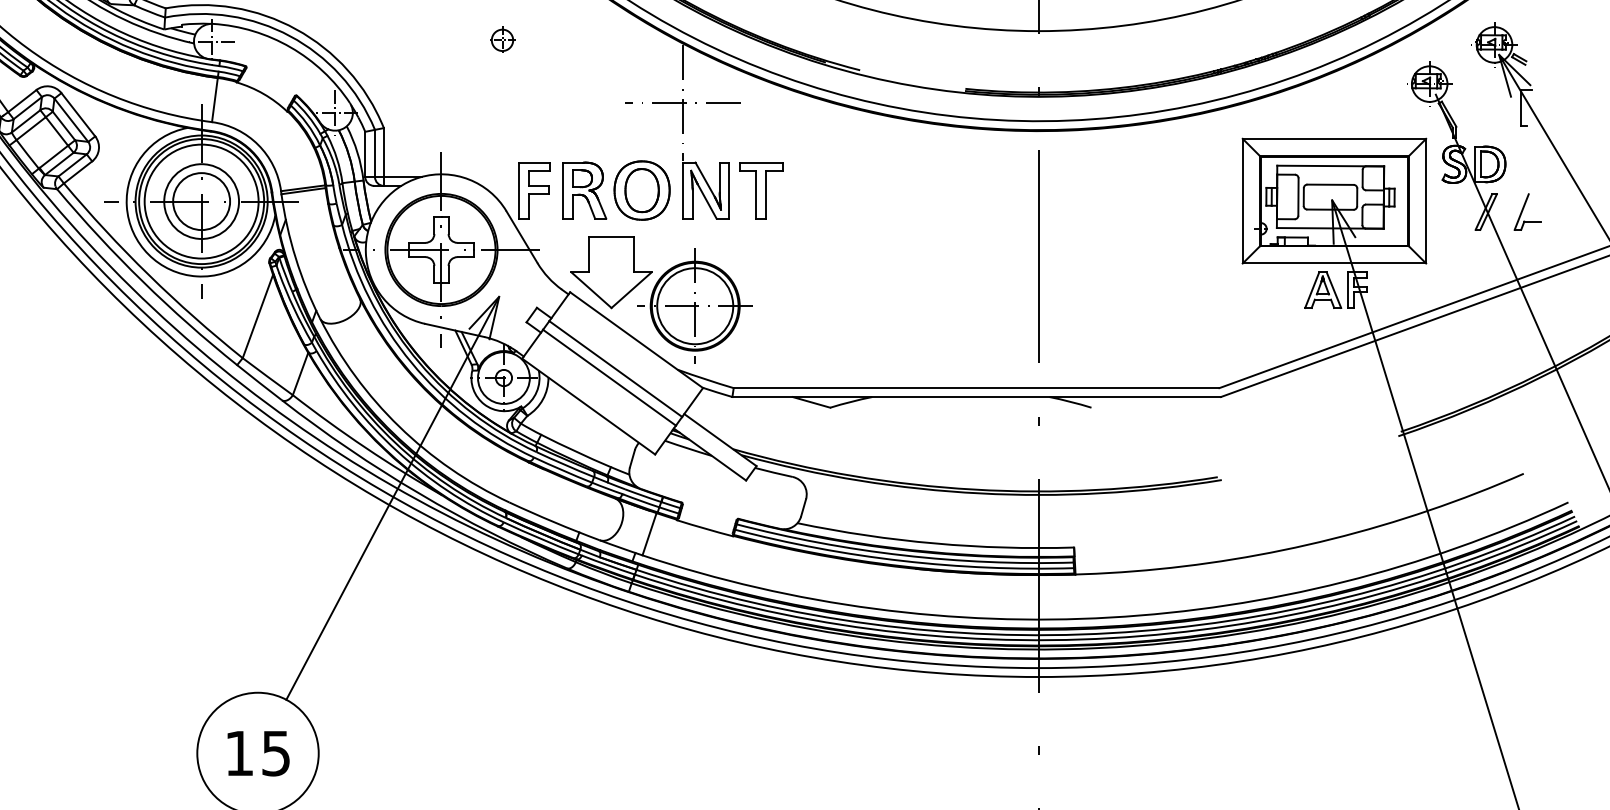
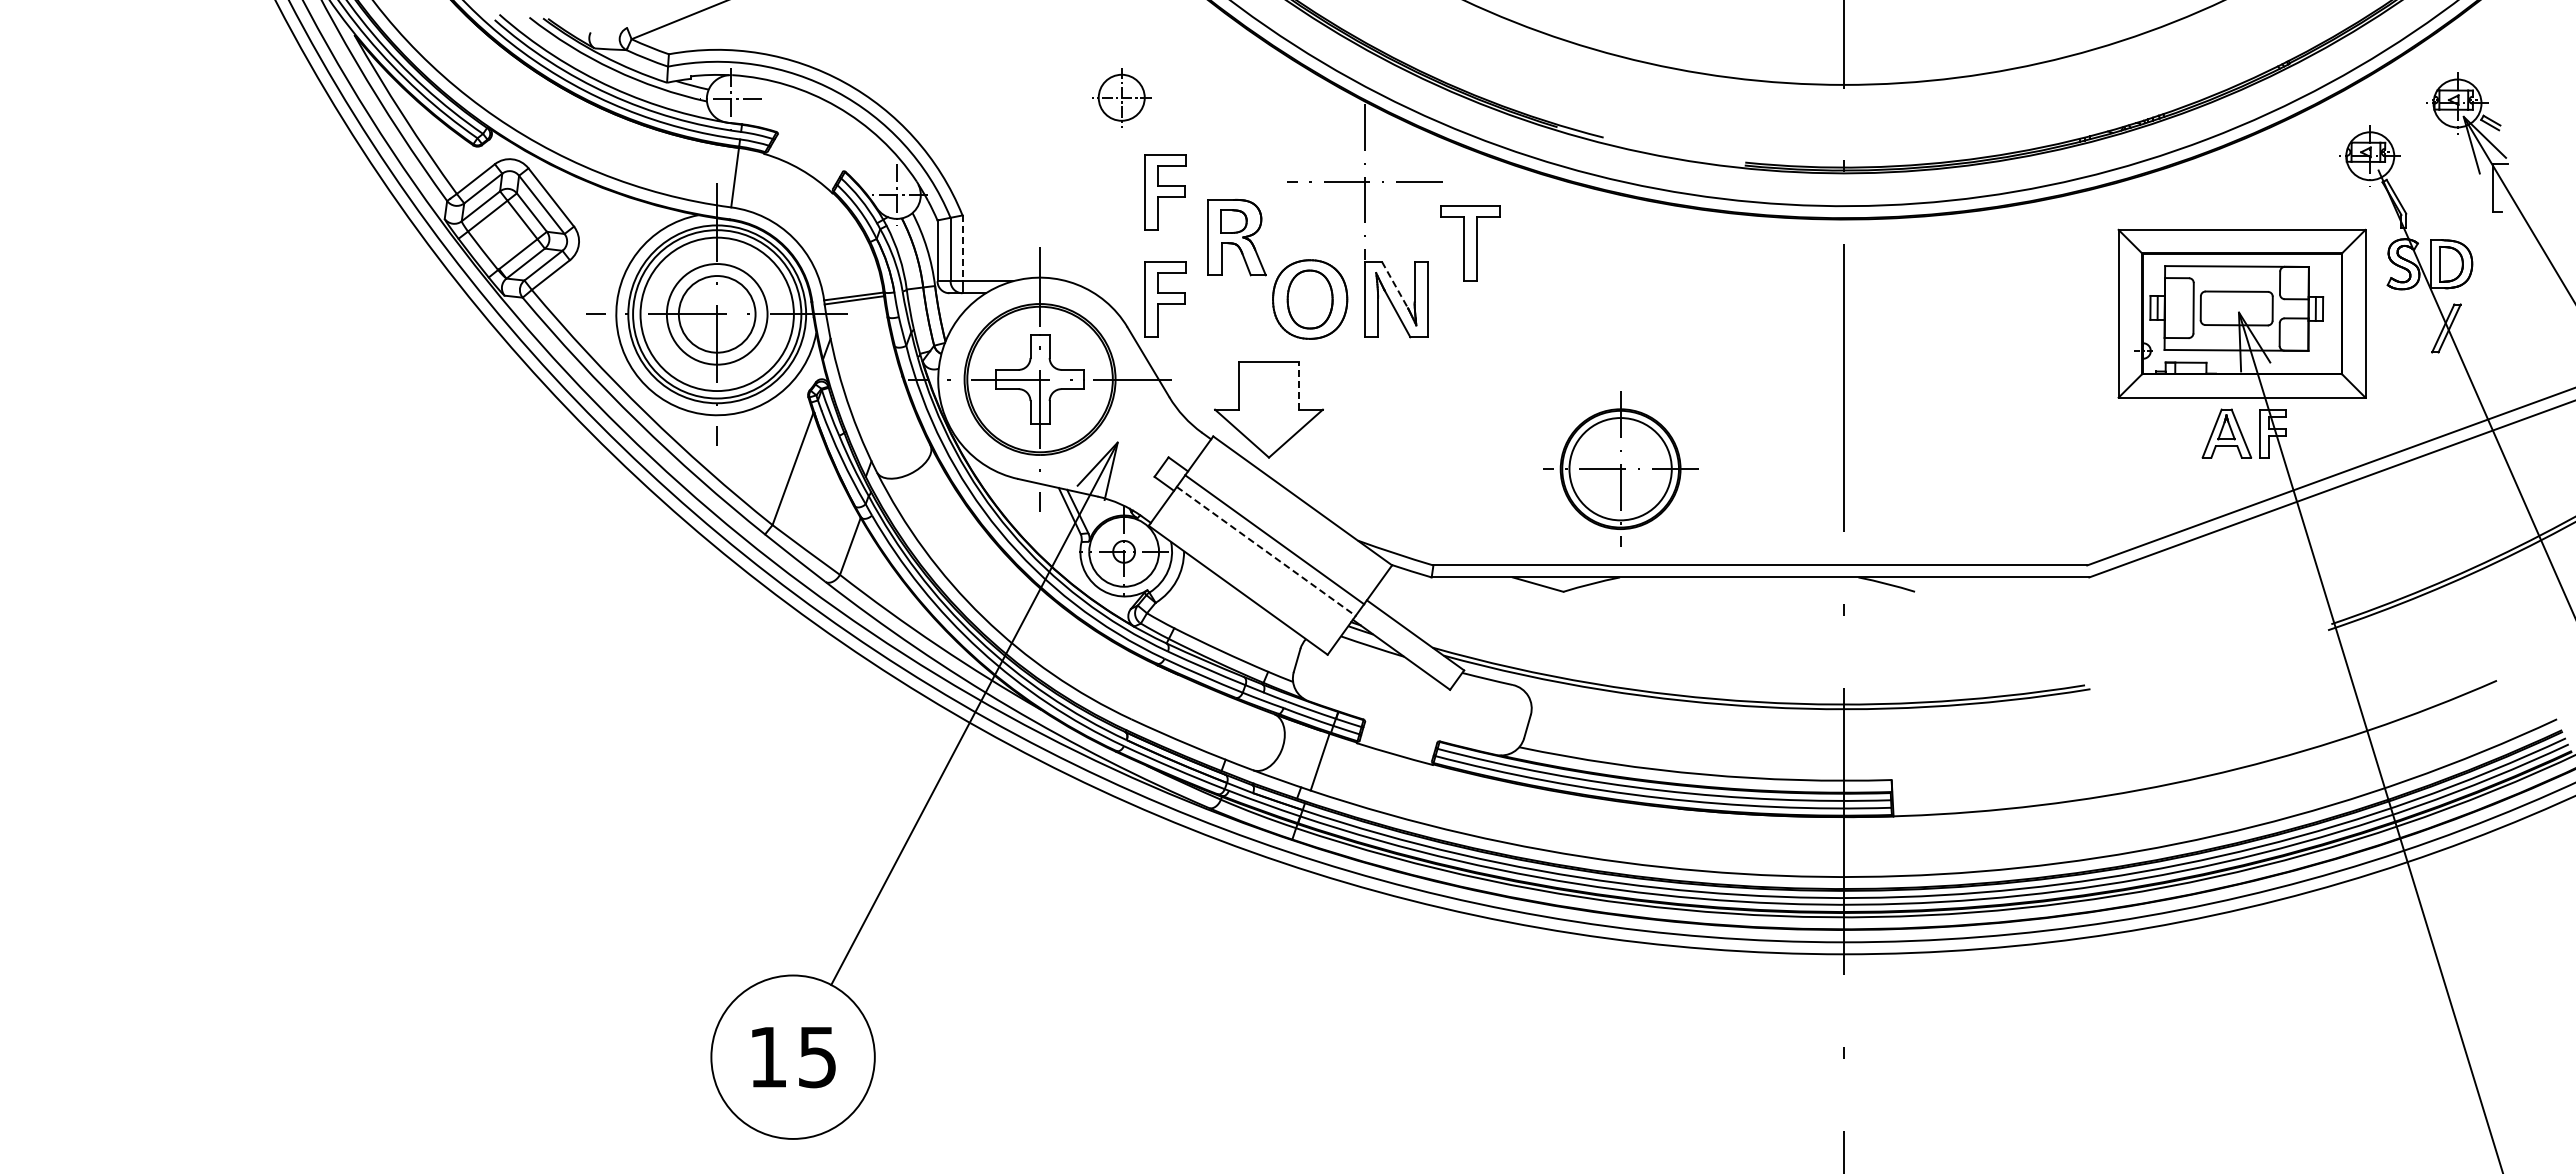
part: (502, 39) -> (1122, 96), size x1.6
part: (534, 111) -> (1165, 192), added
line: (383, 152) -> (962, 248), solid -> dashed
line: (705, 180) -> (1395, 285), solid -> dashed
part: (584, 190) -> (1236, 237), moved
part: (761, 190) -> (1470, 243), moved
part: (1527, 212) -> (2501, 328), removed
line: (633, 254) -> (1298, 385), solid -> dashed
part: (695, 305) -> (1620, 468), moved
line: (609, 377) -> (1266, 551), solid -> dashed

